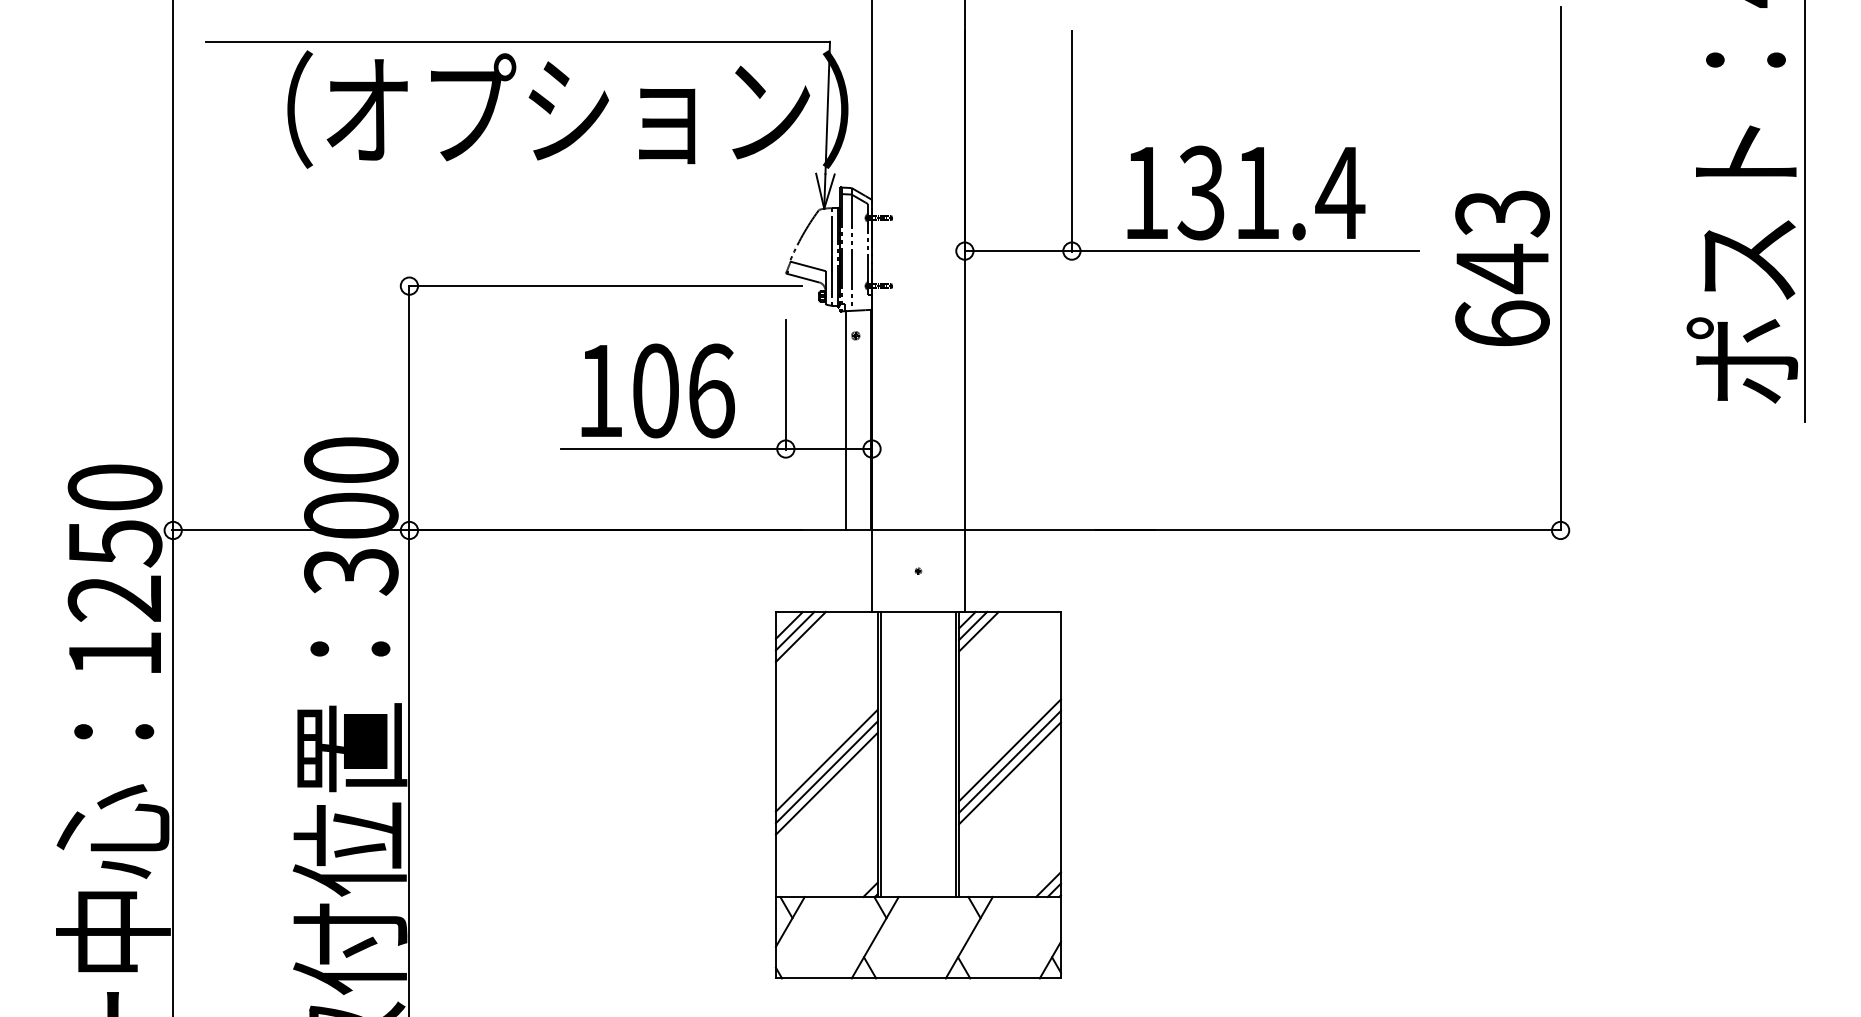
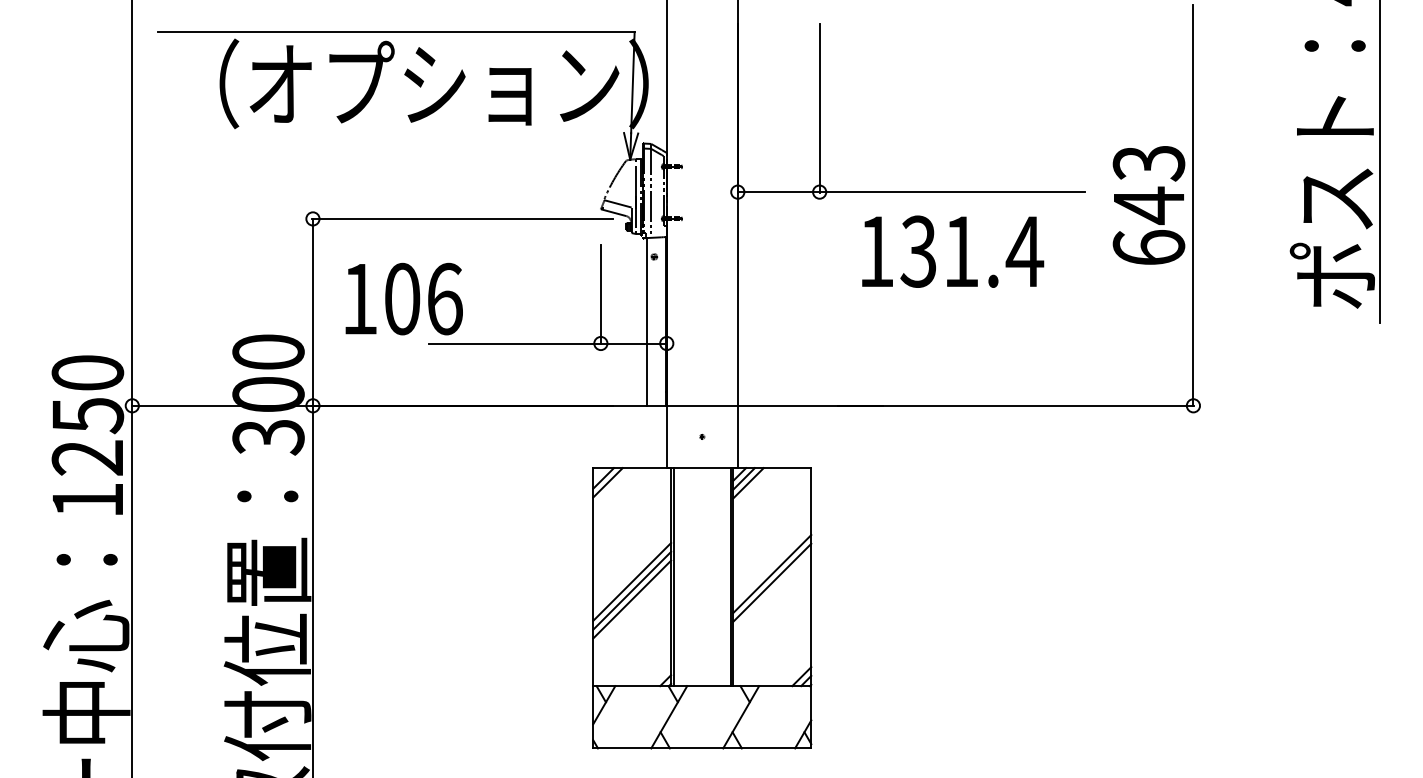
text: (1246, 192) -> (953, 251), moved
text: (657, 390) -> (403, 298), moved
line: (801, 637) -> (612, 487), removed
line: (1010, 773) -> (772, 591), removed

